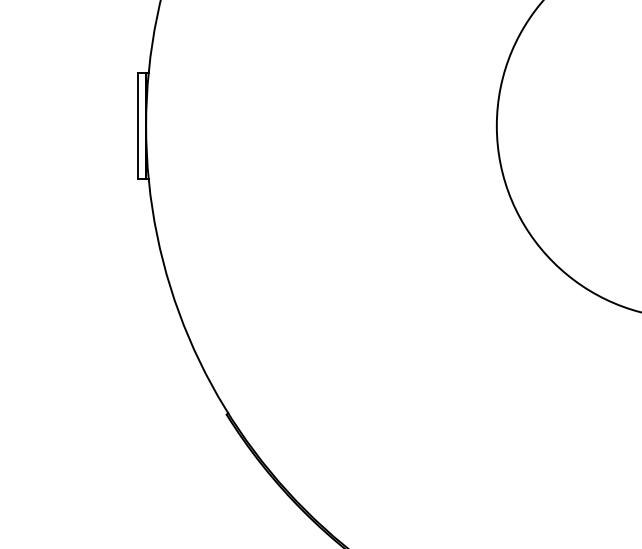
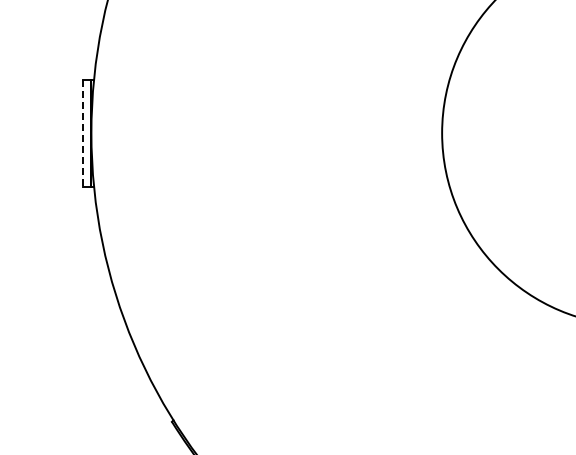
line: (137, 126) -> (82, 133), solid -> dashed

